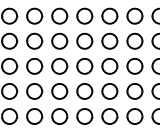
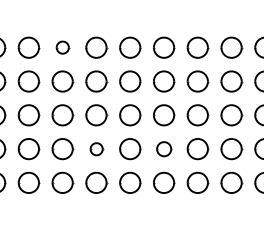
part: (34, 16) -> (62, 47), size x0.6
part: (59, 91) -> (96, 149), size x0.6
part: (110, 91) -> (164, 149), size x0.7

